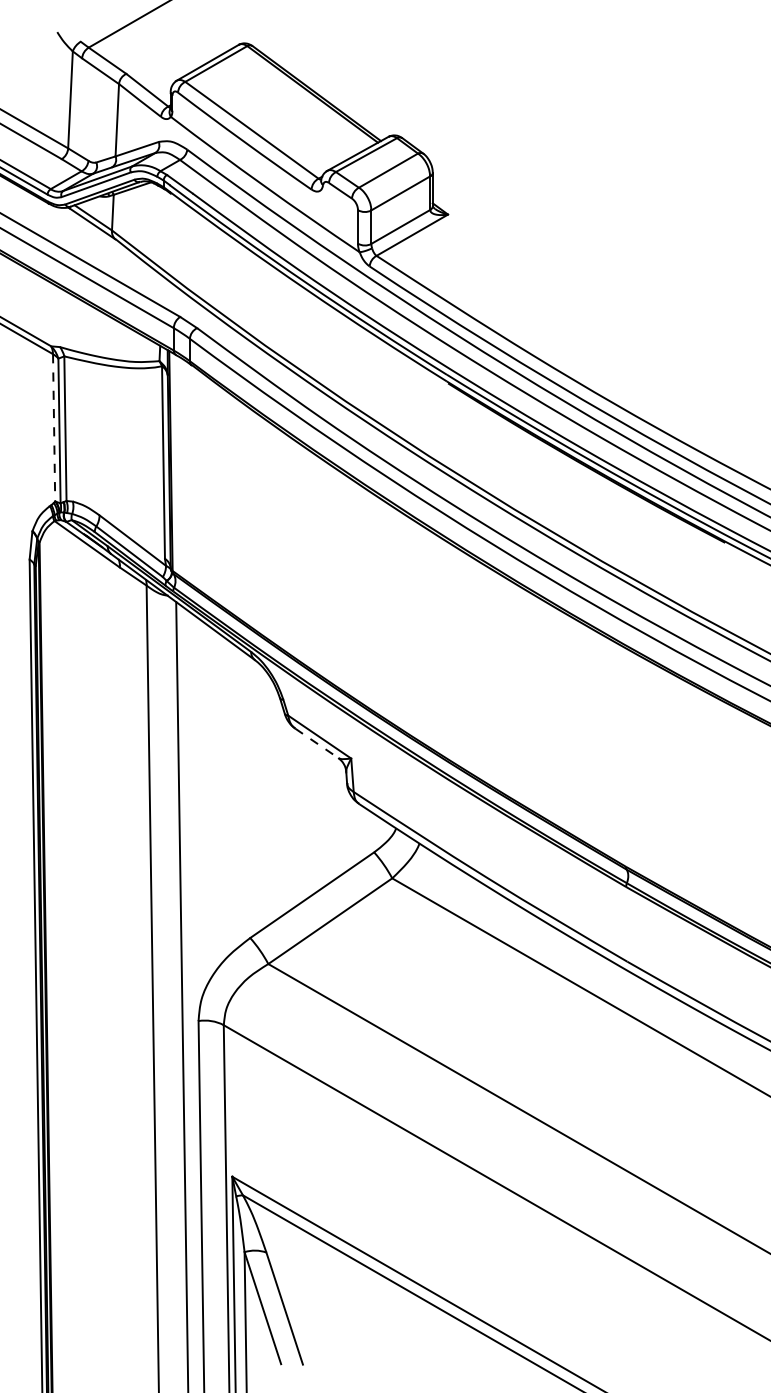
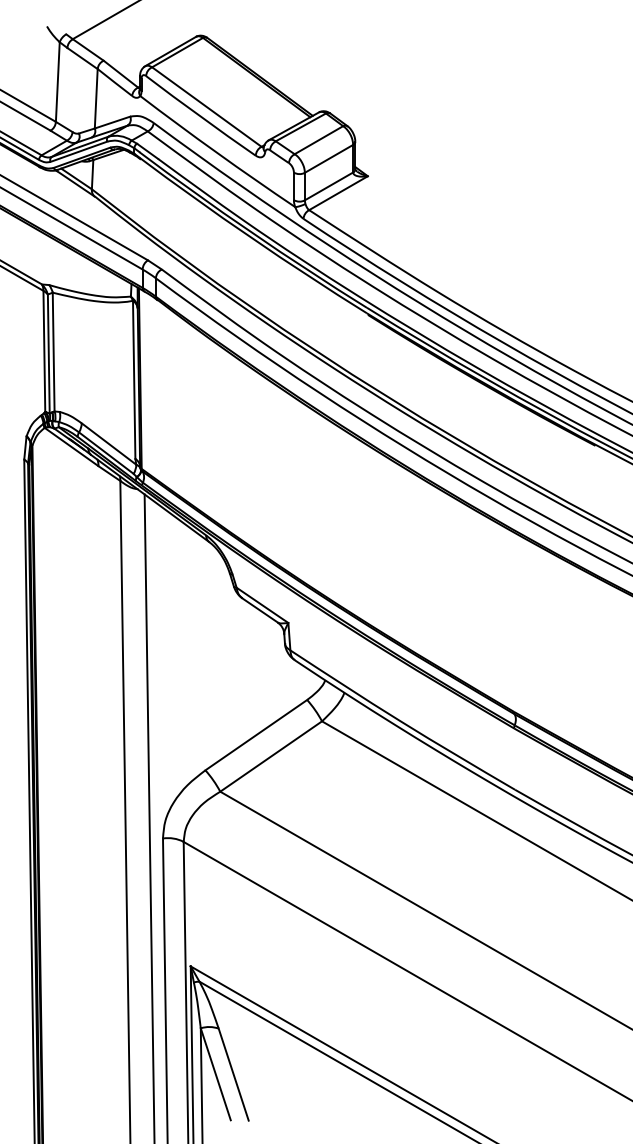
line: (54, 427) -> (44, 351), dashed -> solid
line: (317, 743) -> (260, 610), dashed -> solid

